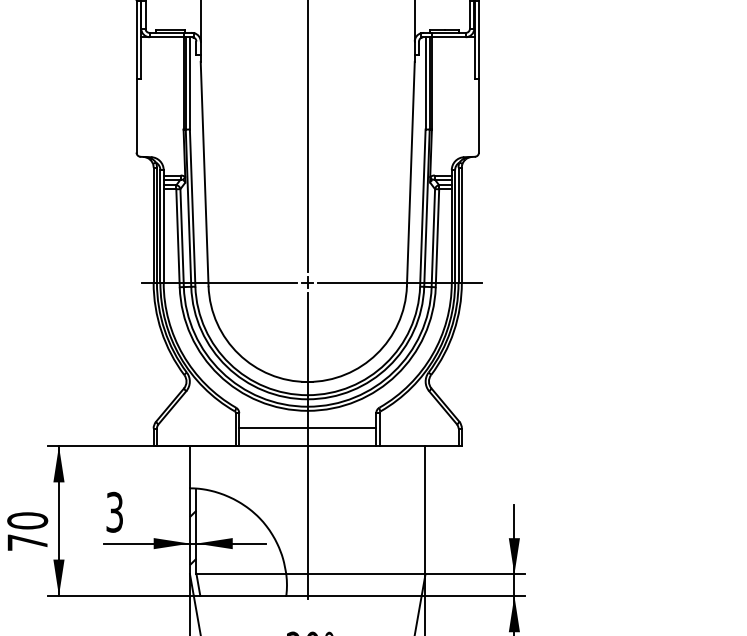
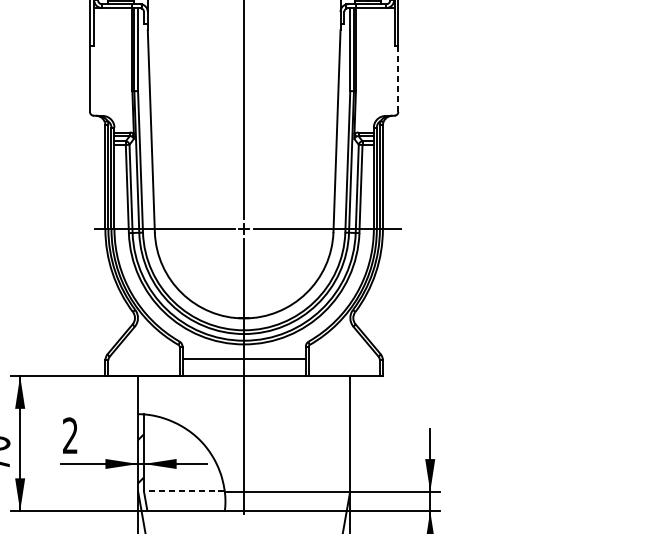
line: (478, 115) -> (397, 78), solid -> dashed
text: (114, 512) -> (70, 435), 3 -> 2
line: (241, 573) -> (184, 490), solid -> dashed

